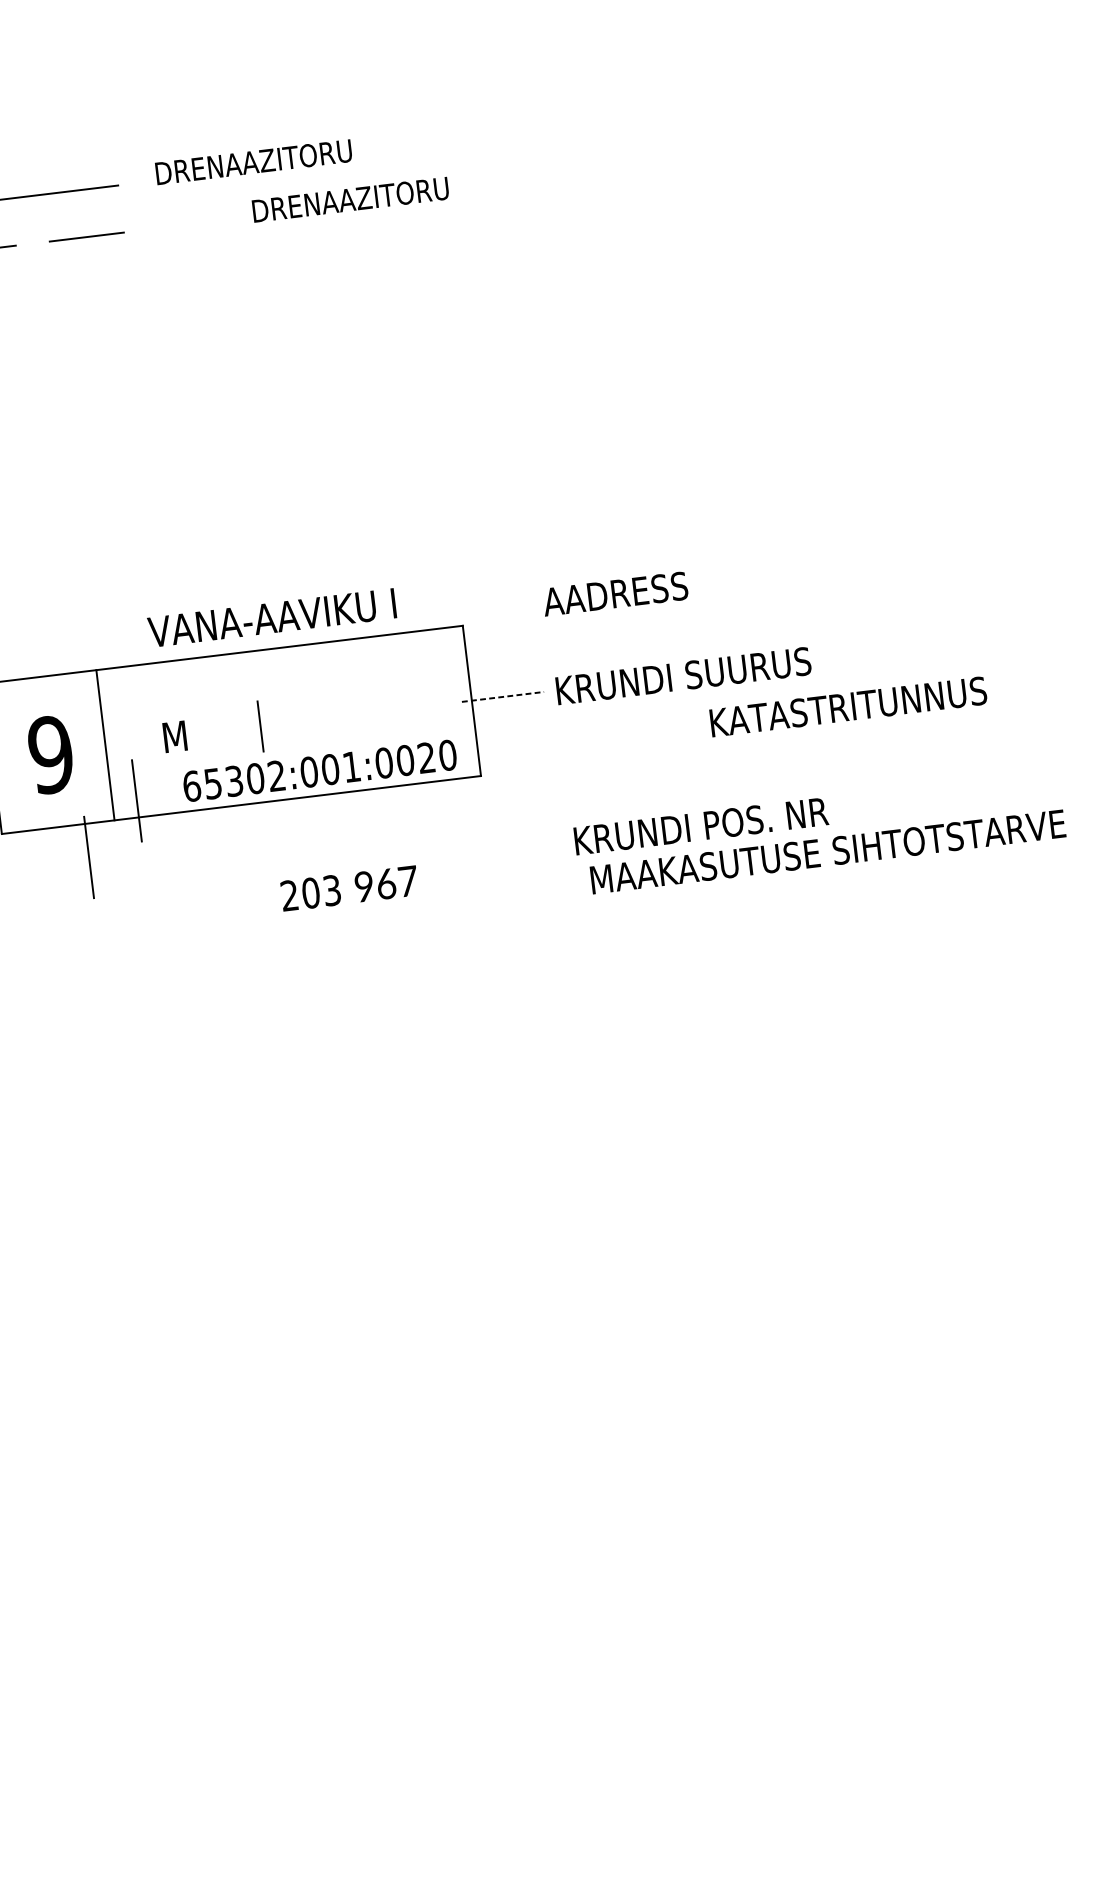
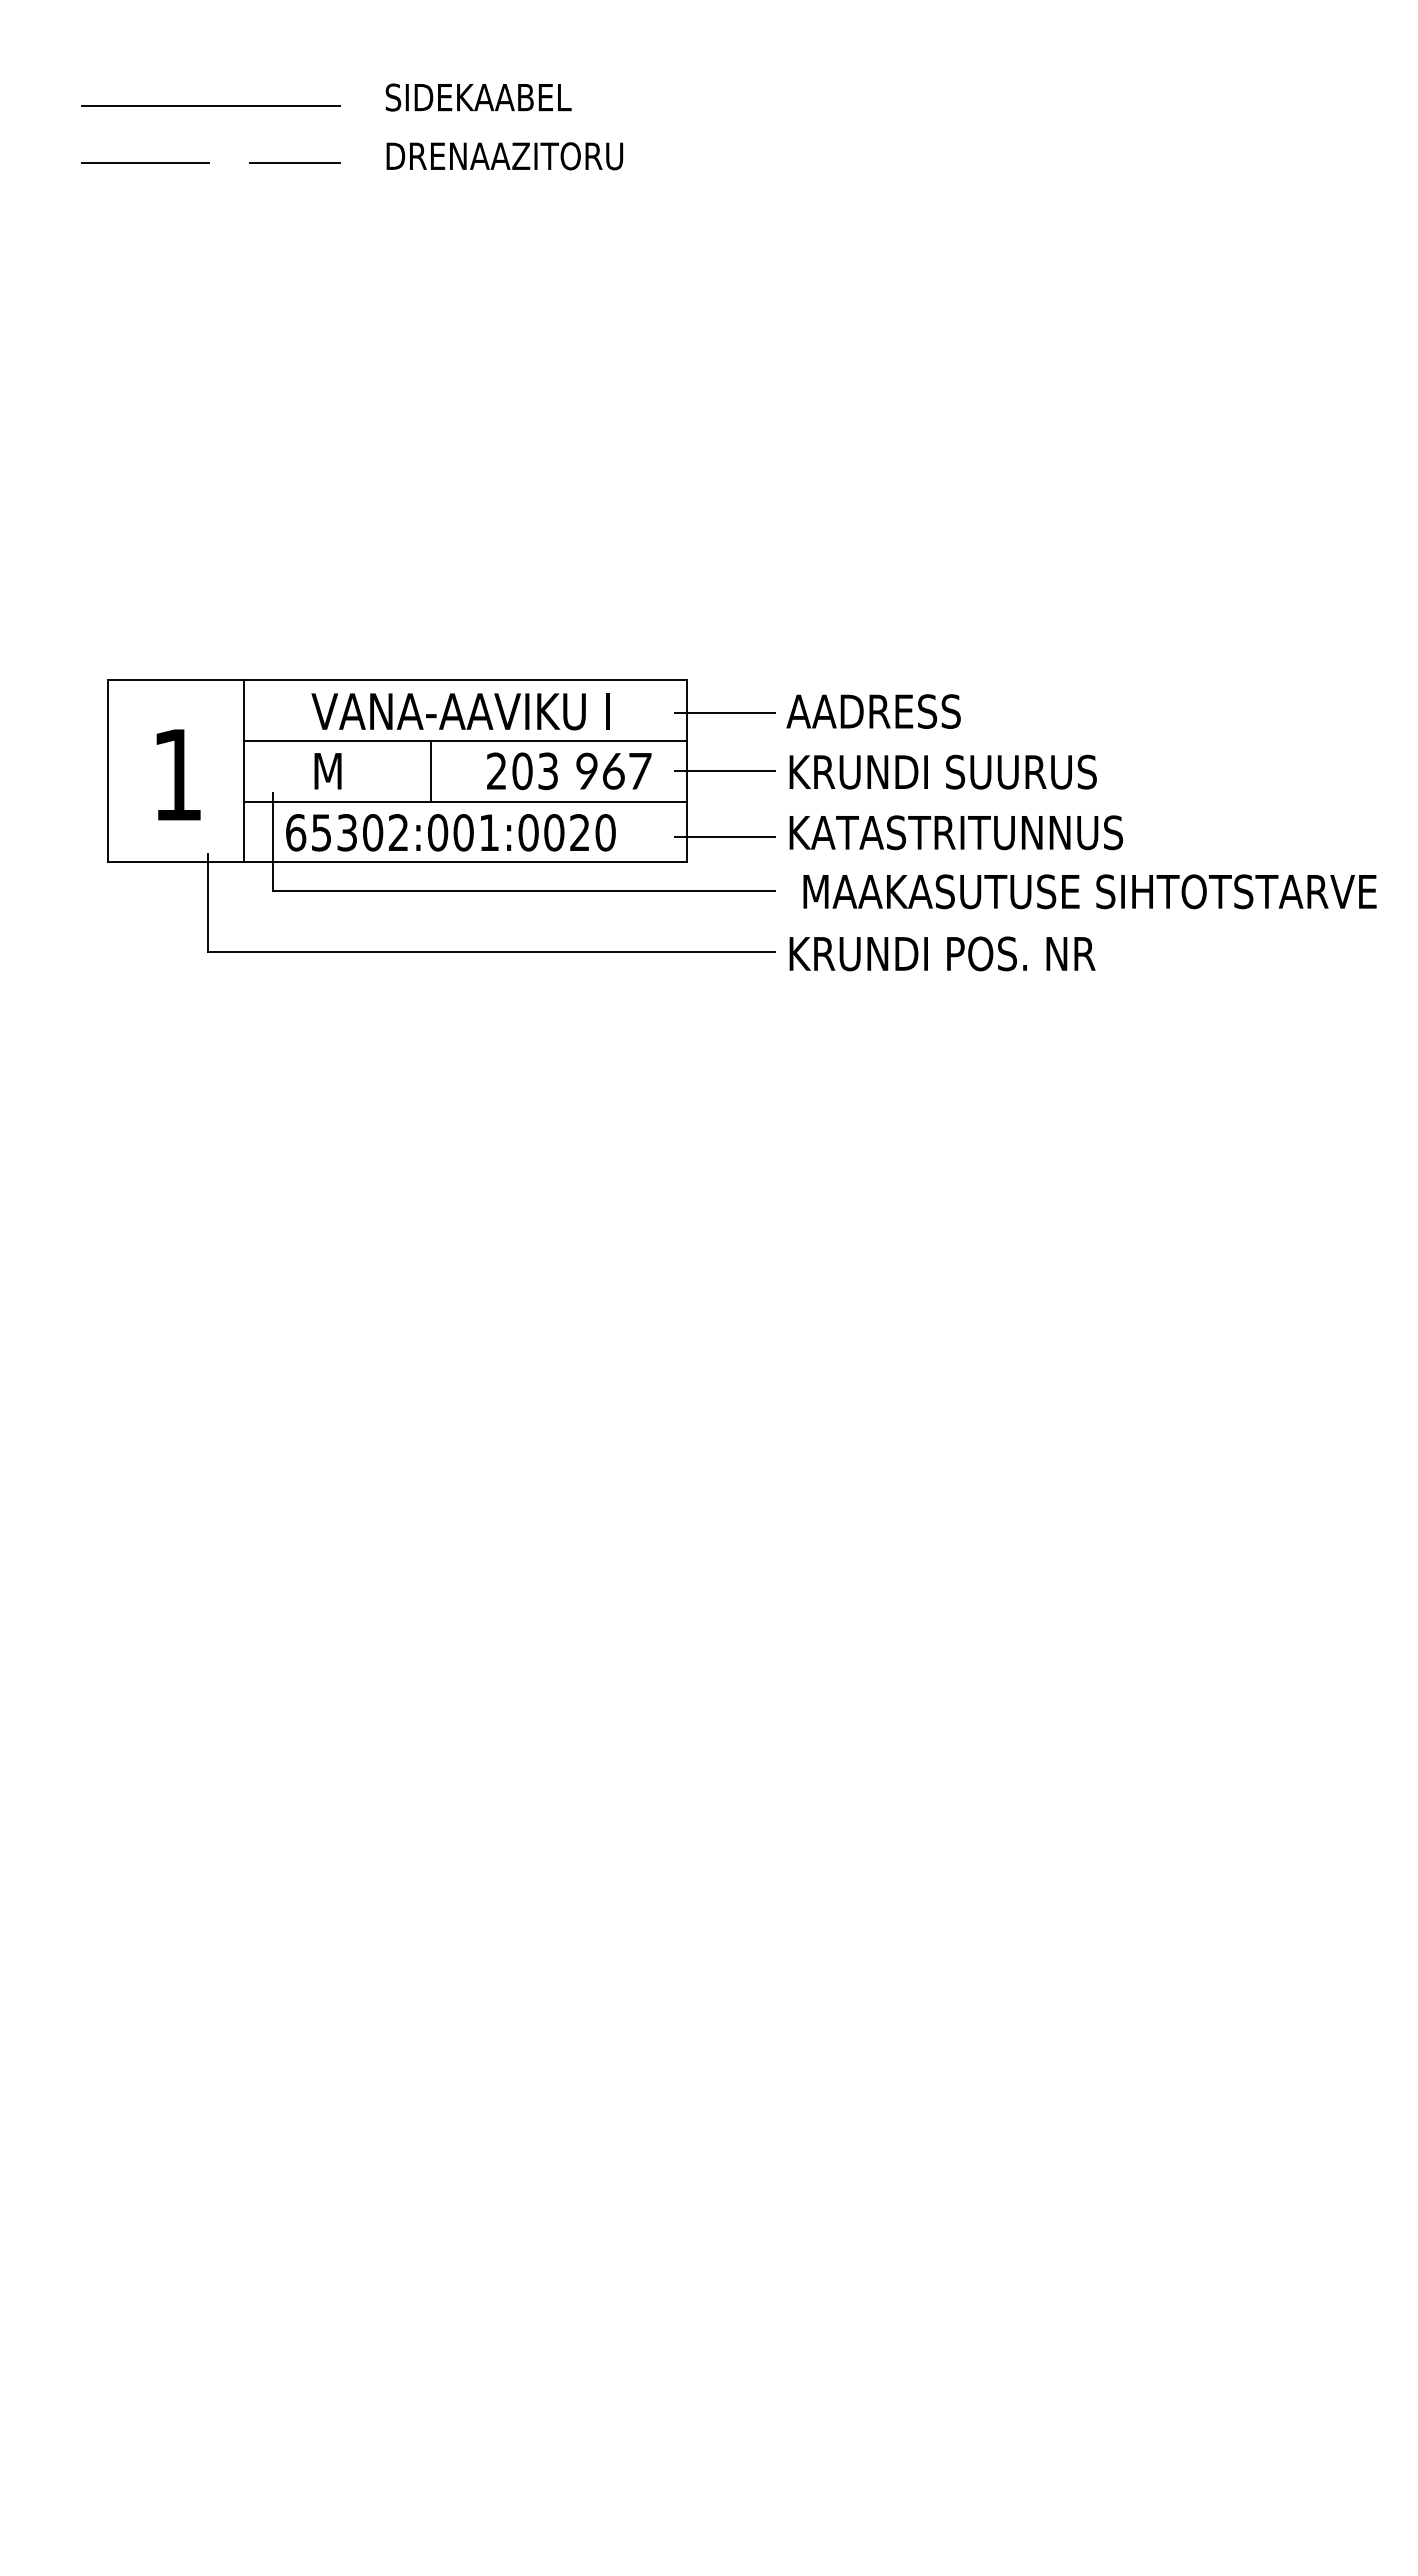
text: (253, 162) -> (504, 97), DRENAAZITORU -> SIDEKAABEL
text: (350, 200) -> (504, 156), moved
text: (615, 594) -> (873, 711), moved
text: (271, 617) -> (460, 711), moved
line: (496, 648) -> (724, 712), added
line: (502, 697) -> (724, 771), dashed -> solid
line: (285, 698) -> (465, 741), added
text: (848, 706) -> (956, 832), moved
line: (291, 748) -> (465, 801), added
line: (509, 751) -> (724, 836), added
text: (50, 754) -> (177, 774), 9 -> 1
text: (319, 770) -> (450, 832), moved
line: (348, 816) -> (523, 891), added
text: (827, 851) -> (1089, 891), moved
line: (328, 869) -> (491, 951), added
text: (349, 888) -> (569, 771), moved

